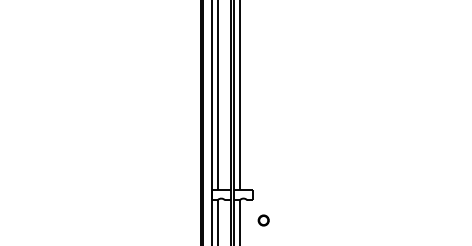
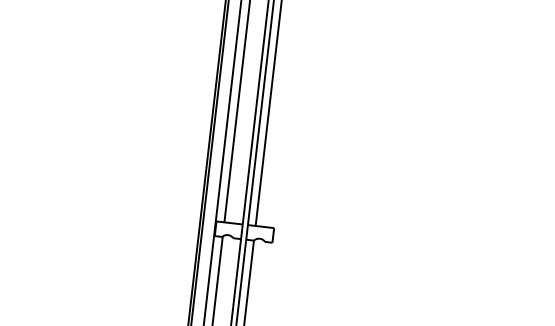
part: (263, 220) -> (284, 273), removed

